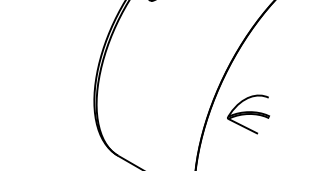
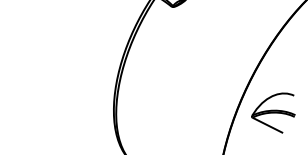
part: (248, 114) -> (273, 113), moved

